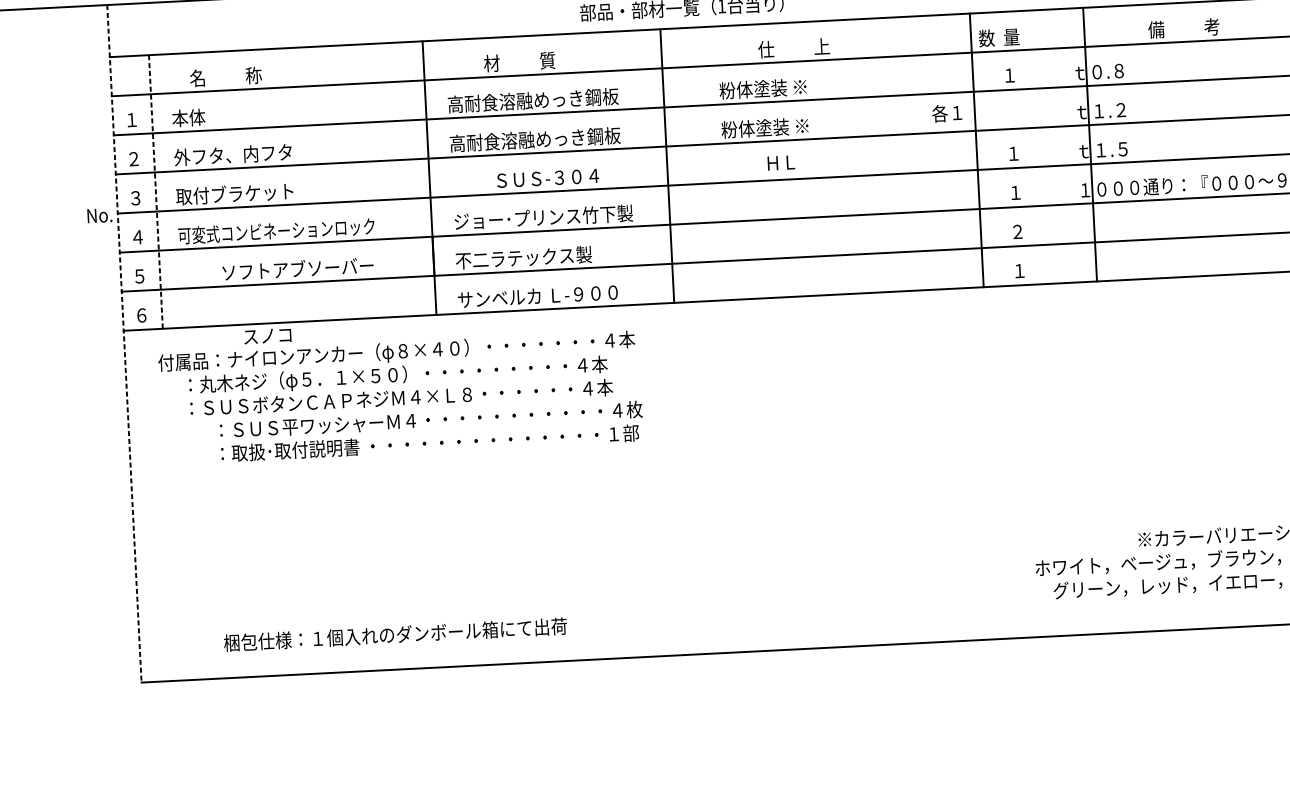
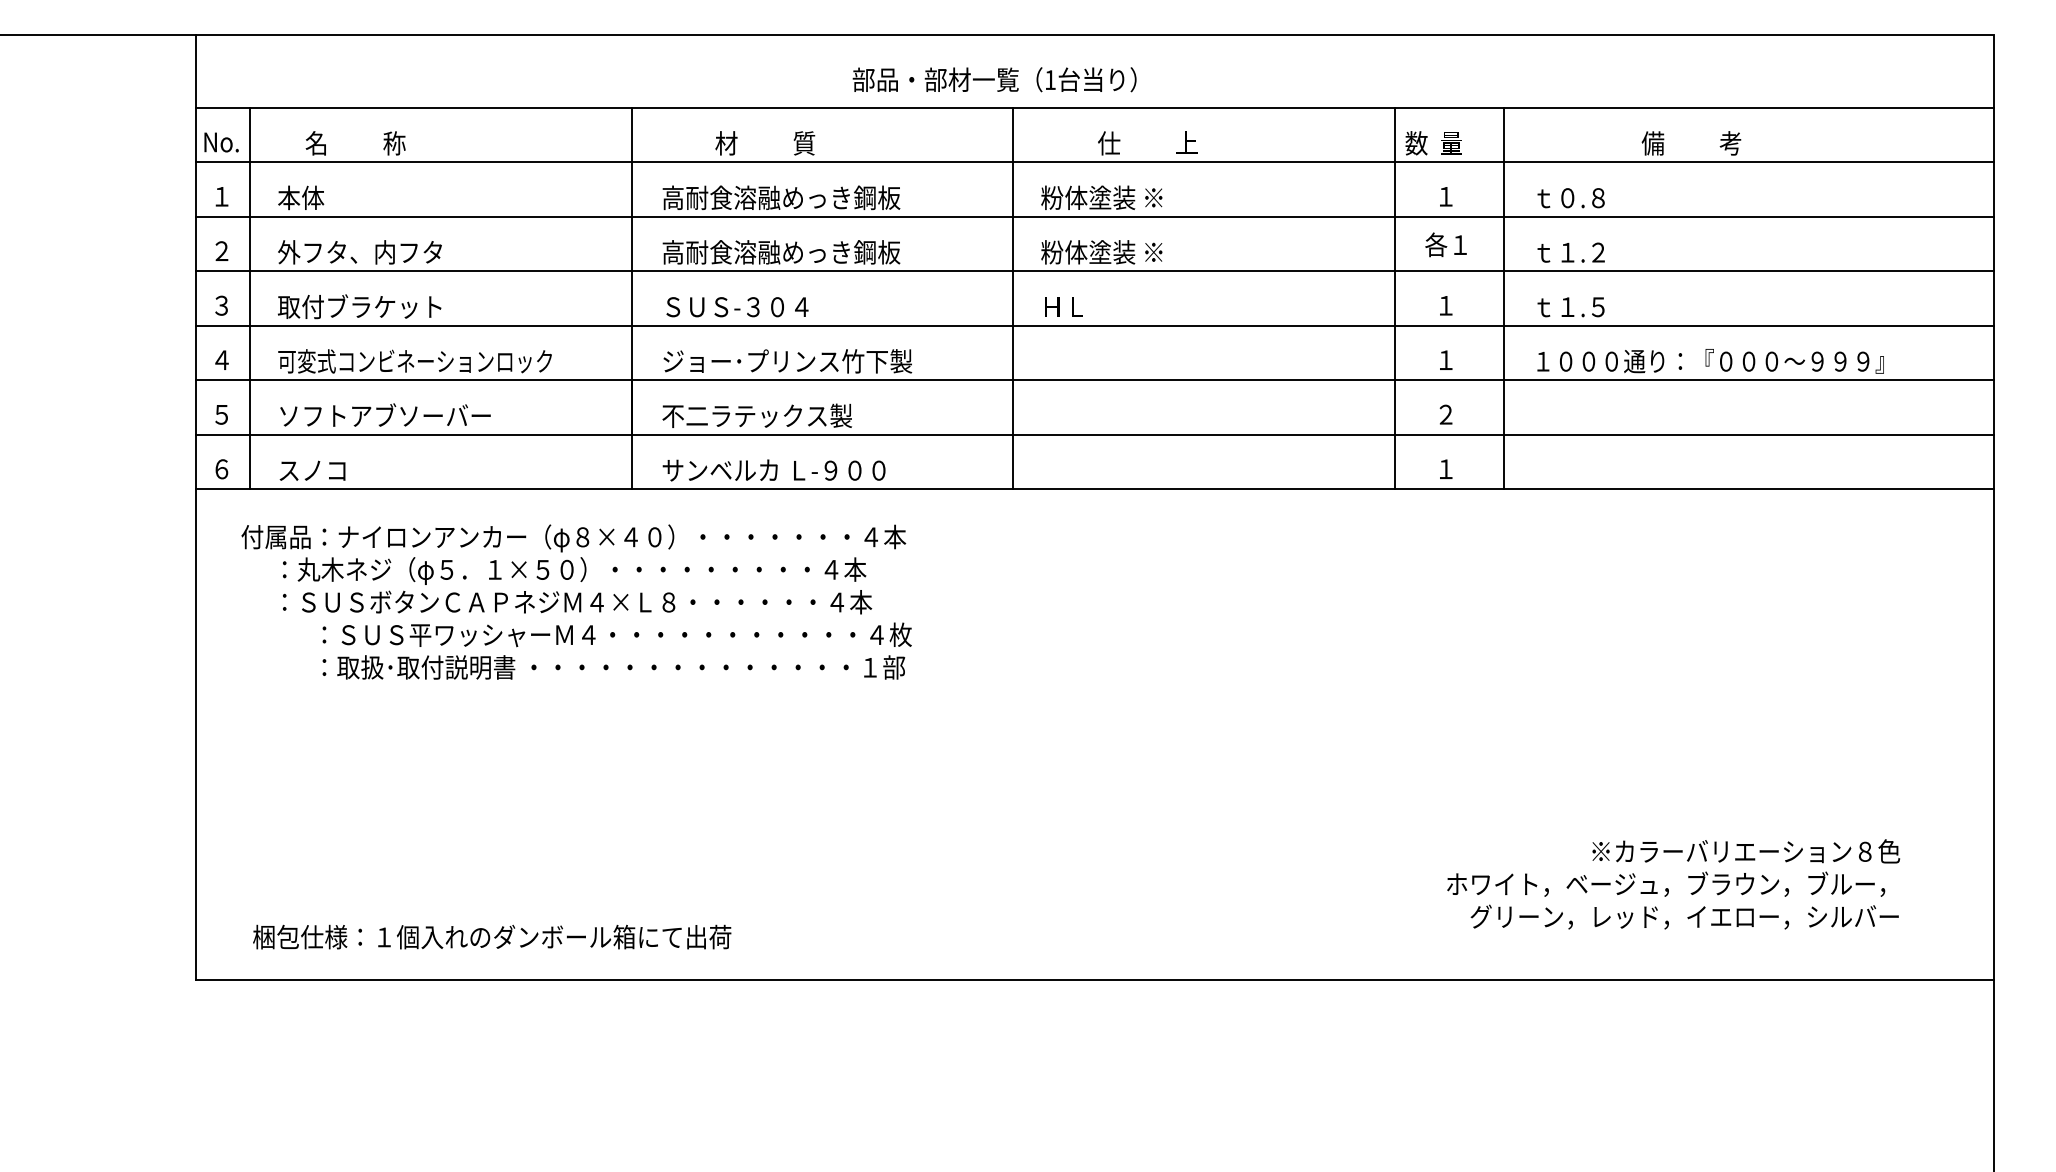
text: (946, 113) -> (1445, 244), moved
line: (1089, 144) -> (1503, 298), moved
text: (780, 162) -> (1063, 306), moved
line: (667, 166) -> (1013, 298), moved
text: (548, 178) -> (737, 307), moved
line: (156, 192) -> (250, 298), dashed -> solid
text: (99, 215) -> (221, 142), moved
text: (298, 268) -> (385, 414), moved
text: (267, 335) -> (312, 470), moved
line: (124, 343) -> (195, 507), dashed -> solid
text: (395, 634) -> (492, 936), moved

